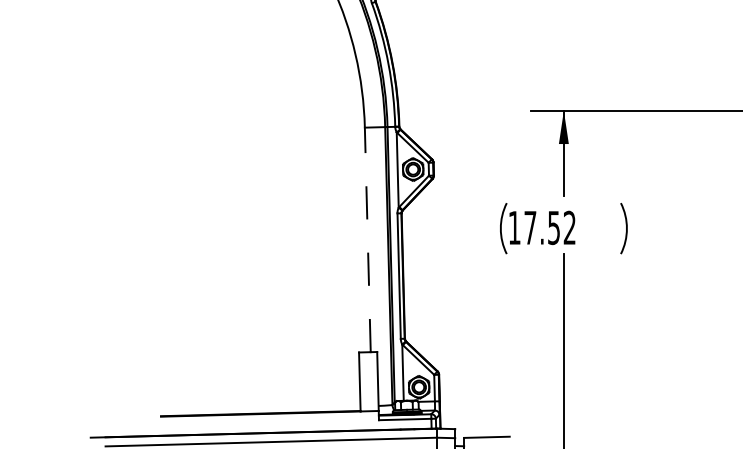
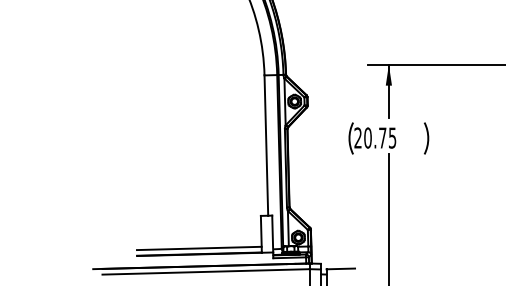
text: (542, 226) -> (375, 137), 17.52 -> 20.75
line: (368, 239) -> (266, 145), dashed -> solid
line: (259, 404) -> (198, 248), added

